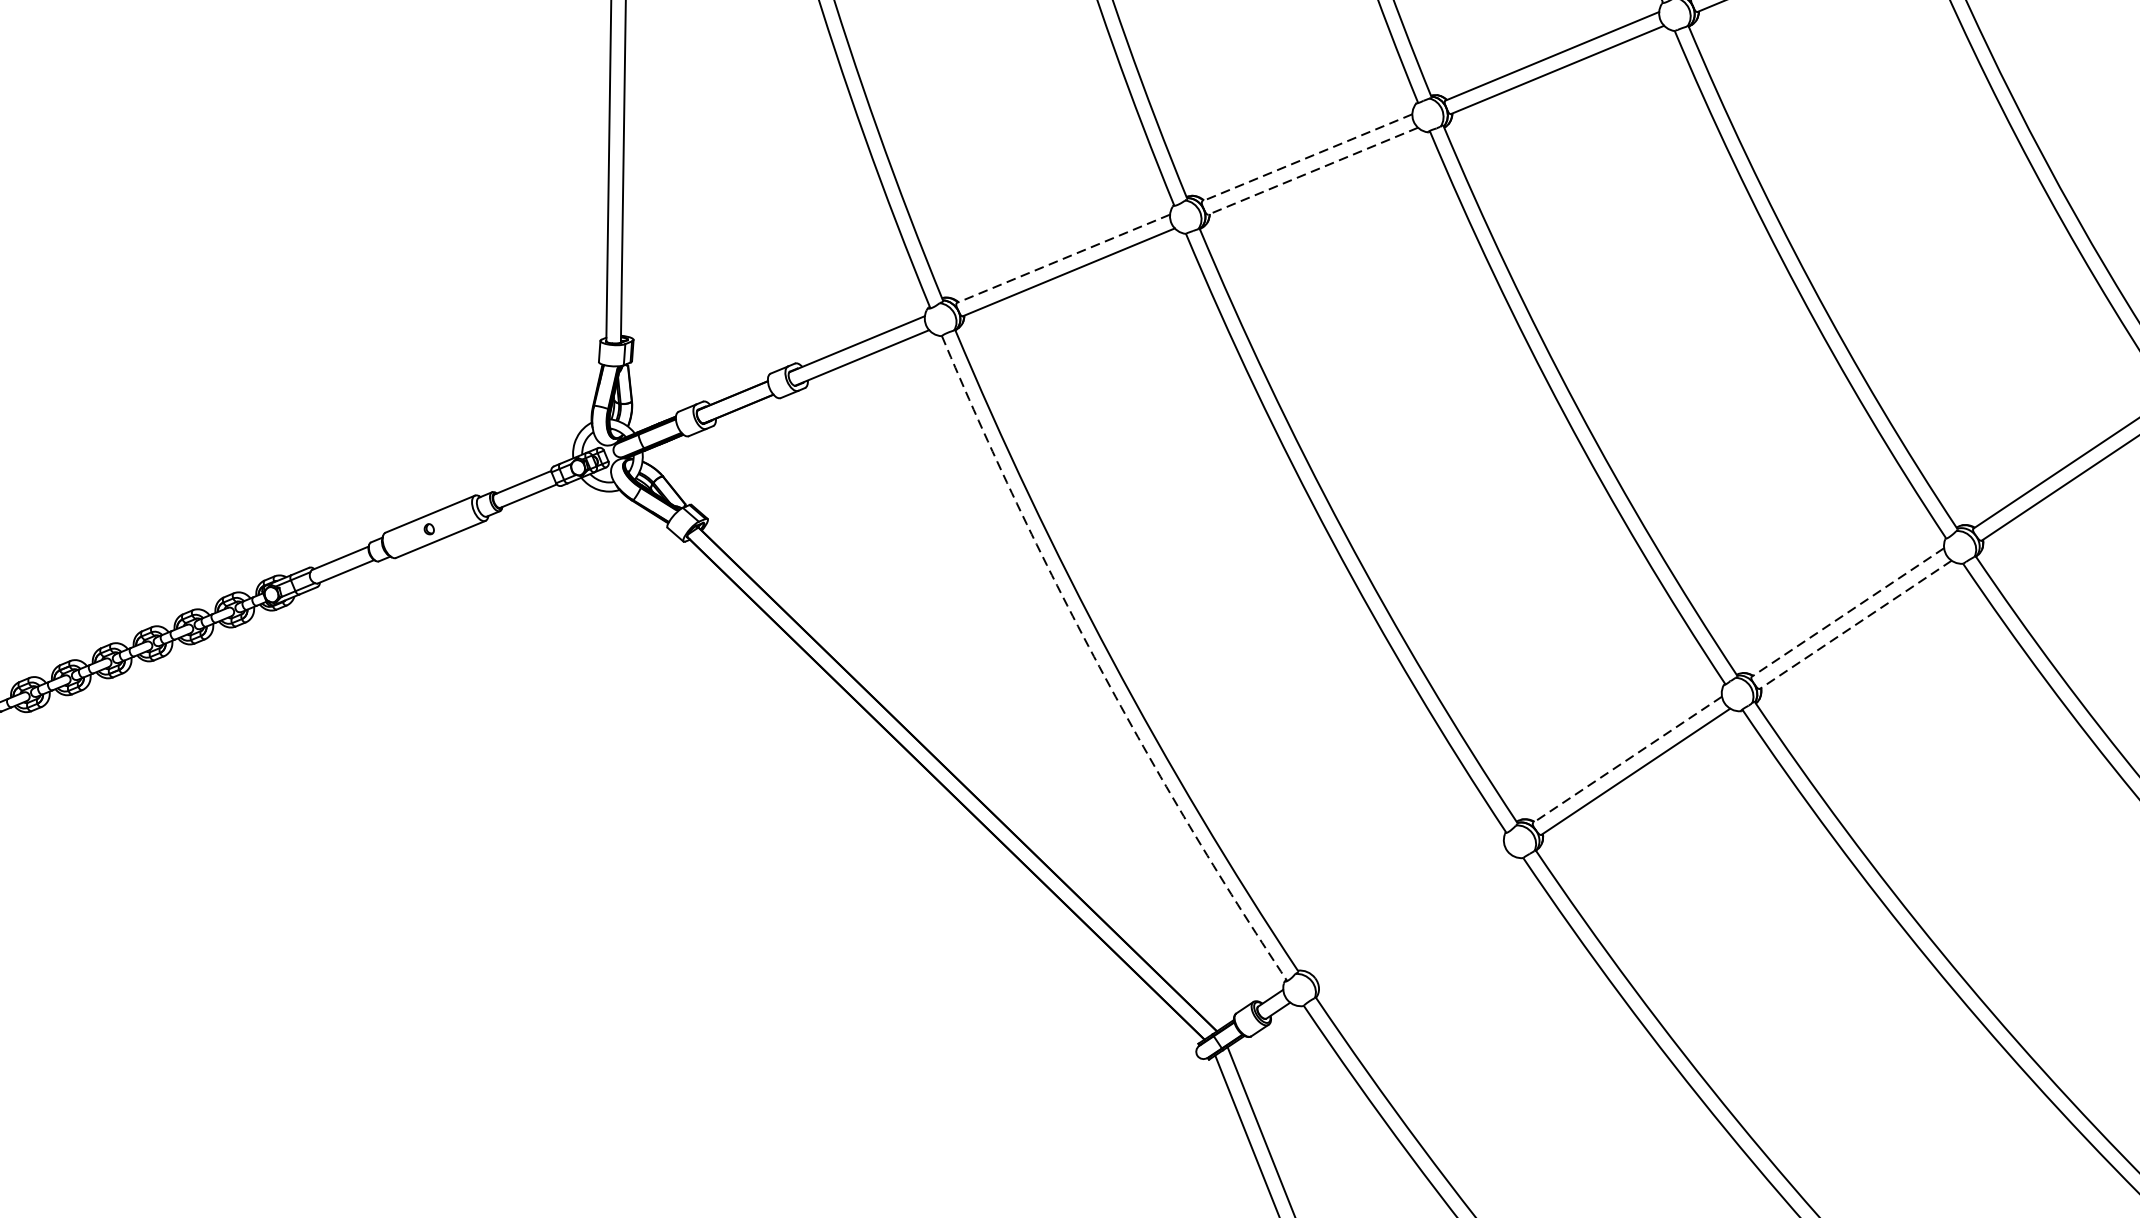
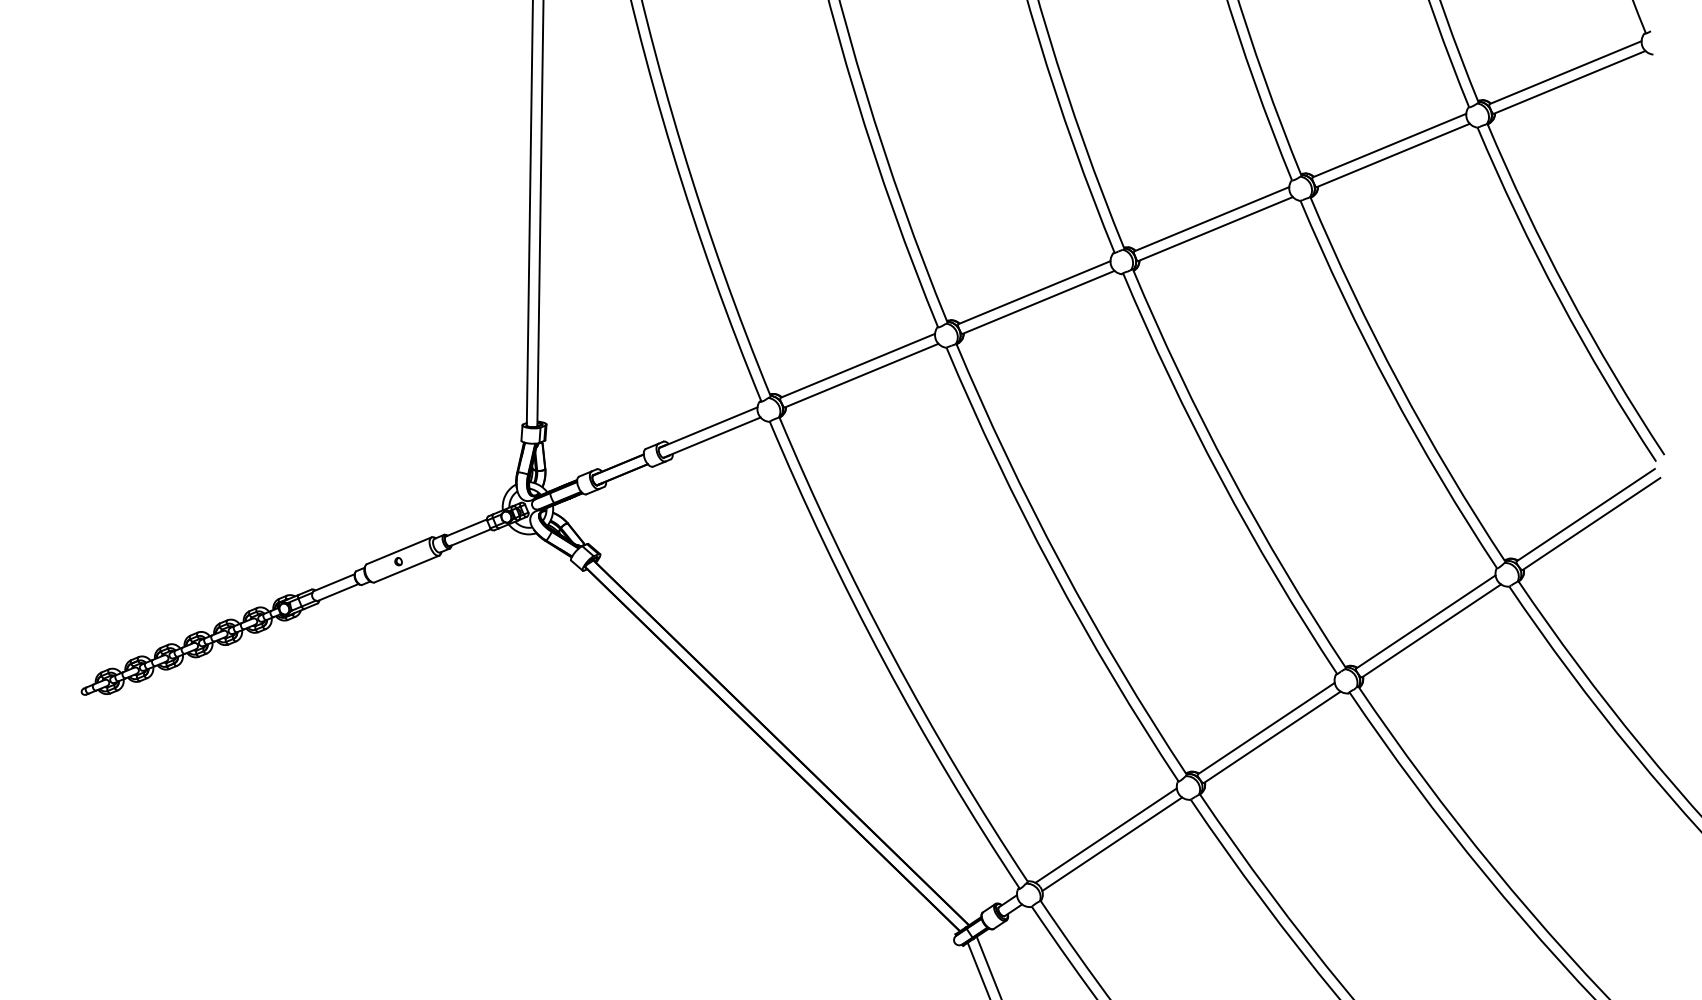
line: (1307, 157) -> (1034, 292), dashed -> solid
line: (1312, 171) -> (1038, 302), dashed -> solid
line: (1062, 258) -> (857, 365), dashed -> solid
line: (1848, 611) -> (1426, 621), dashed -> solid
line: (1855, 625) -> (1431, 631), dashed -> solid
arc: (1098, 667) -> (883, 661), dashed -> solid
line: (1627, 759) -> (1266, 728), dashed -> solid
line: (1405, 907) -> (1105, 835), added
line: (1415, 918) -> (1112, 843), added

